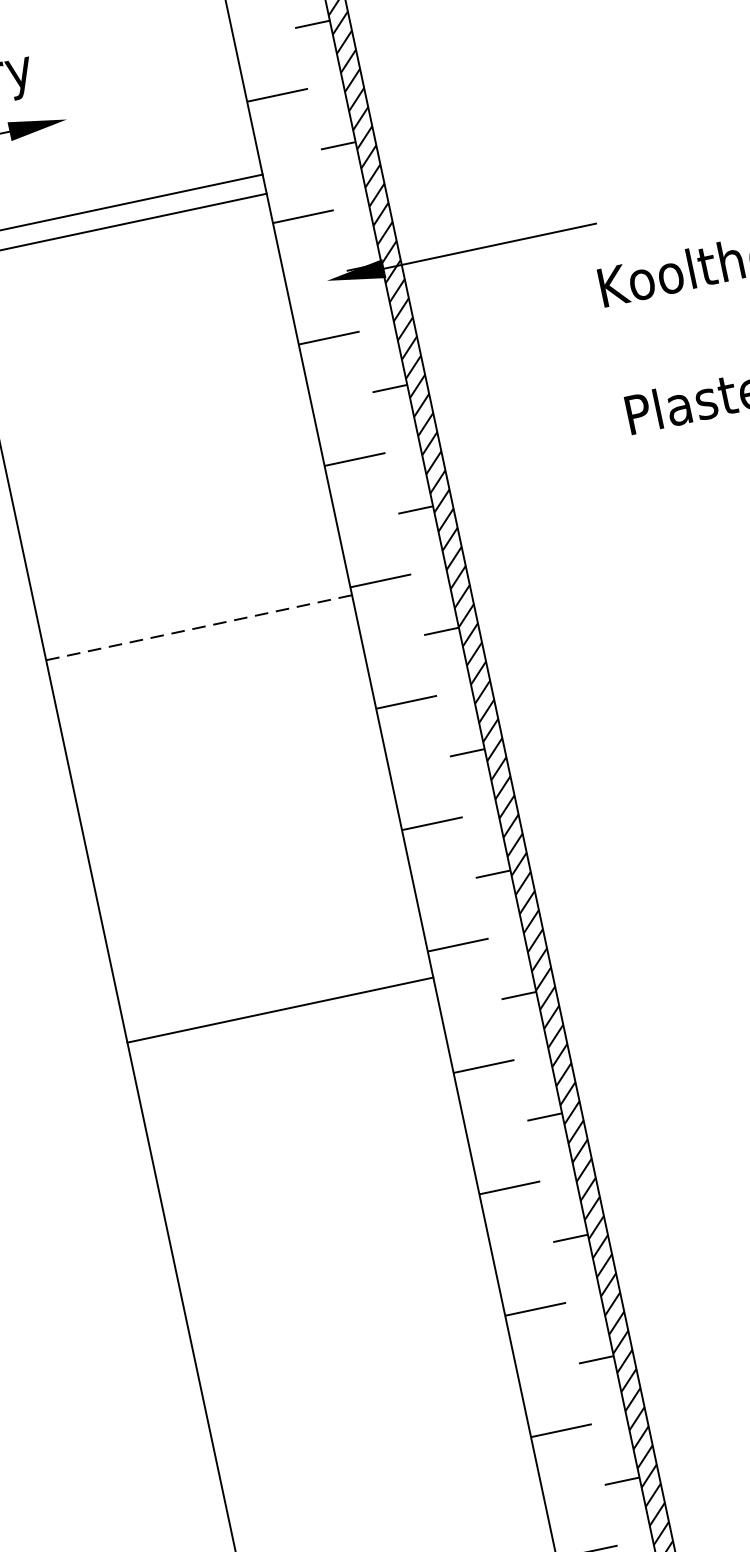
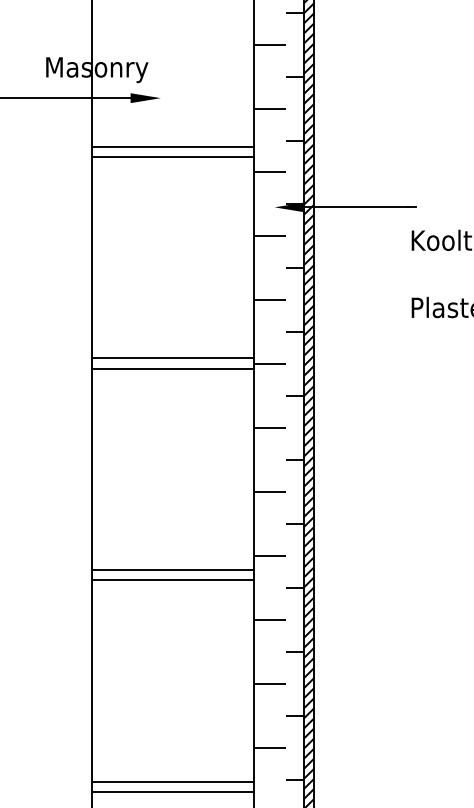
line: (194, 608) -> (172, 358), added
line: (200, 627) -> (173, 368), dashed -> solid
line: (283, 1030) -> (172, 580), added
line: (364, 1411) -> (172, 781), added
line: (368, 1430) -> (172, 791), added

